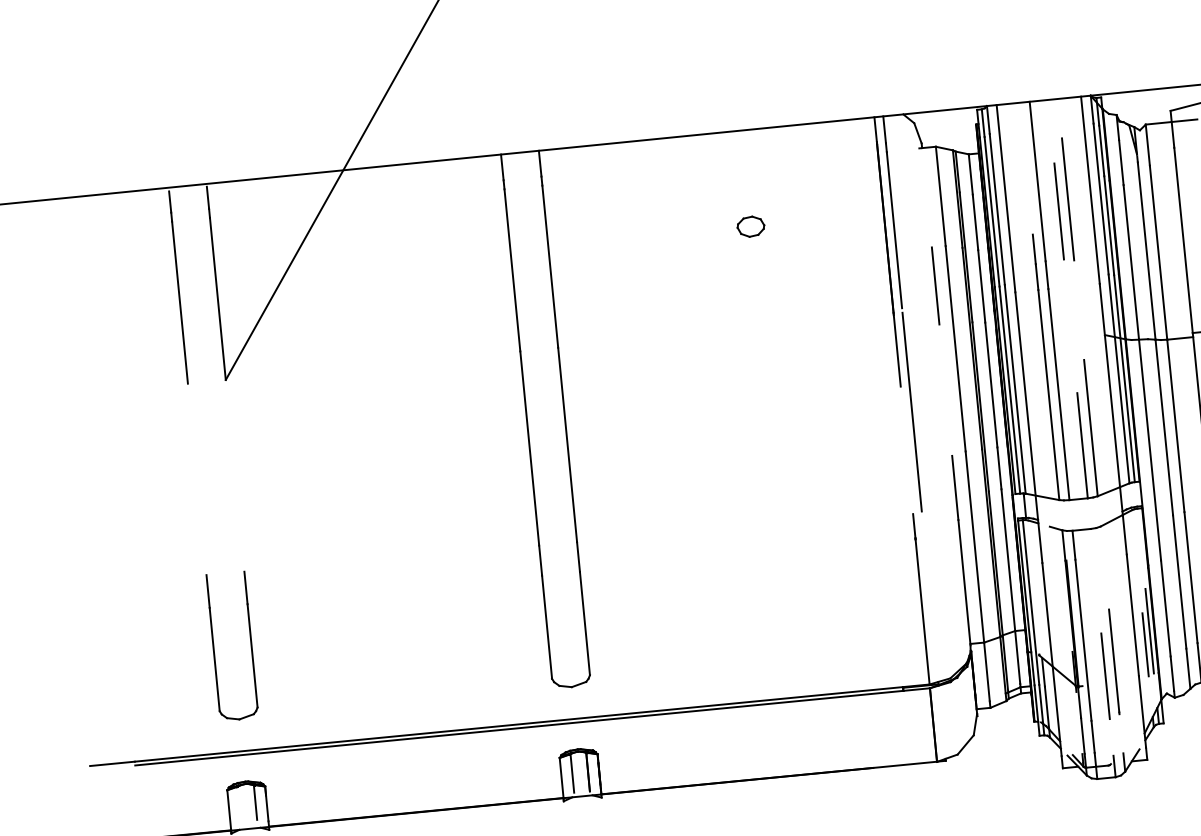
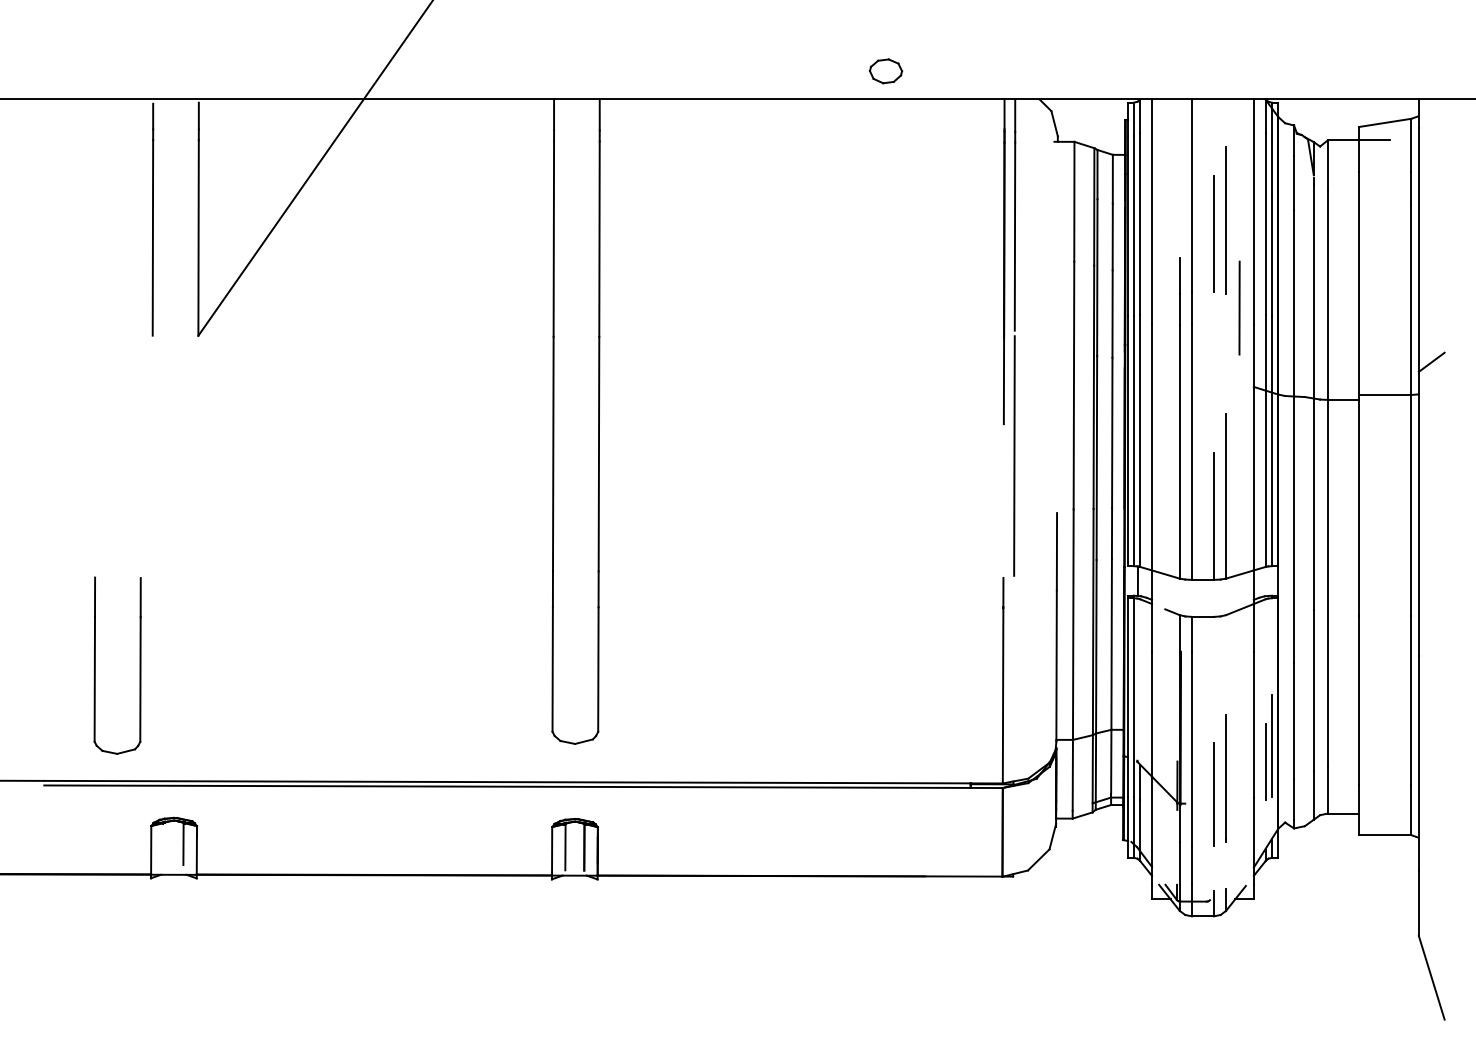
part: (751, 226) -> (886, 71), moved
line: (935, 285) -> (1239, 307), moved
part: (214, 647) -> (95, 665), moved

